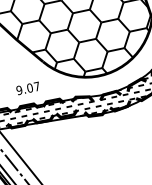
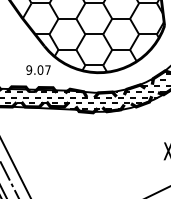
text: (28, 87) -> (38, 69), moved

